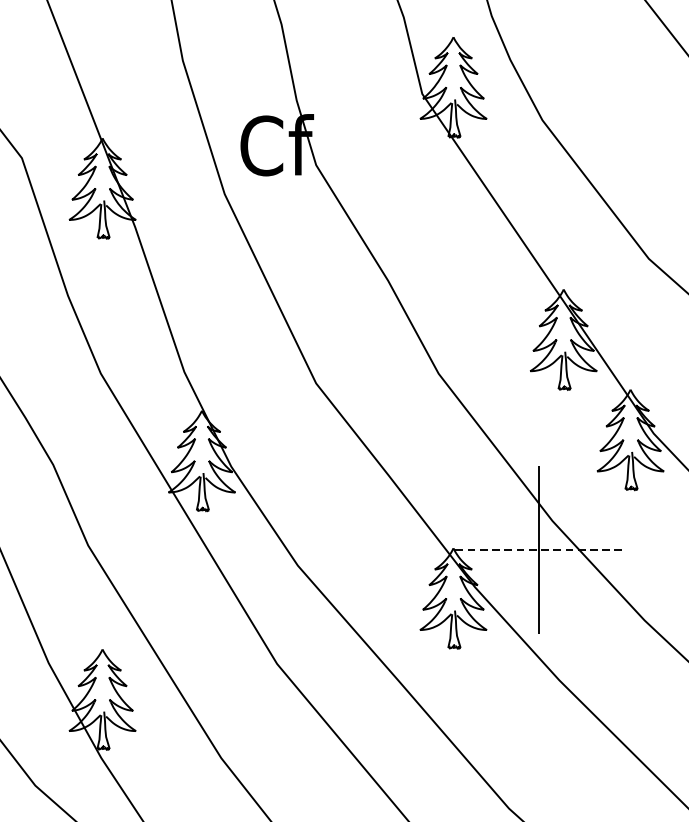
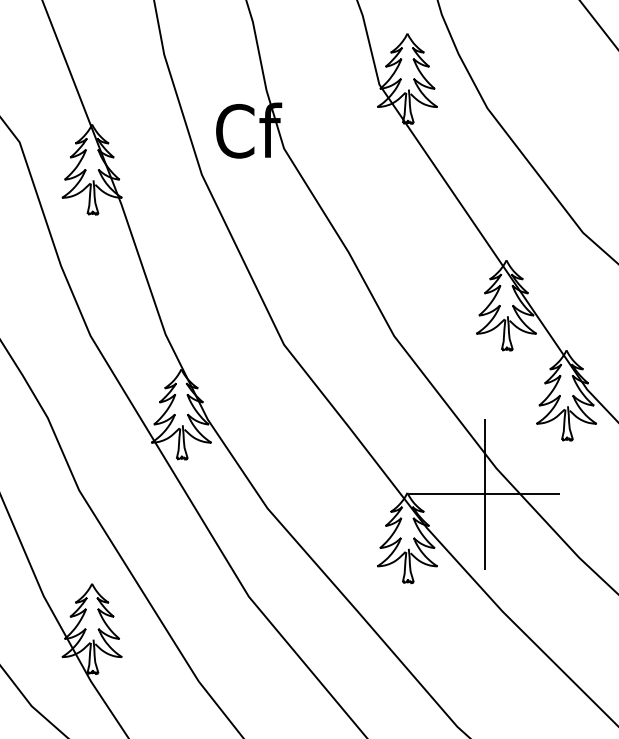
line: (539, 550) -> (484, 494), dashed -> solid

